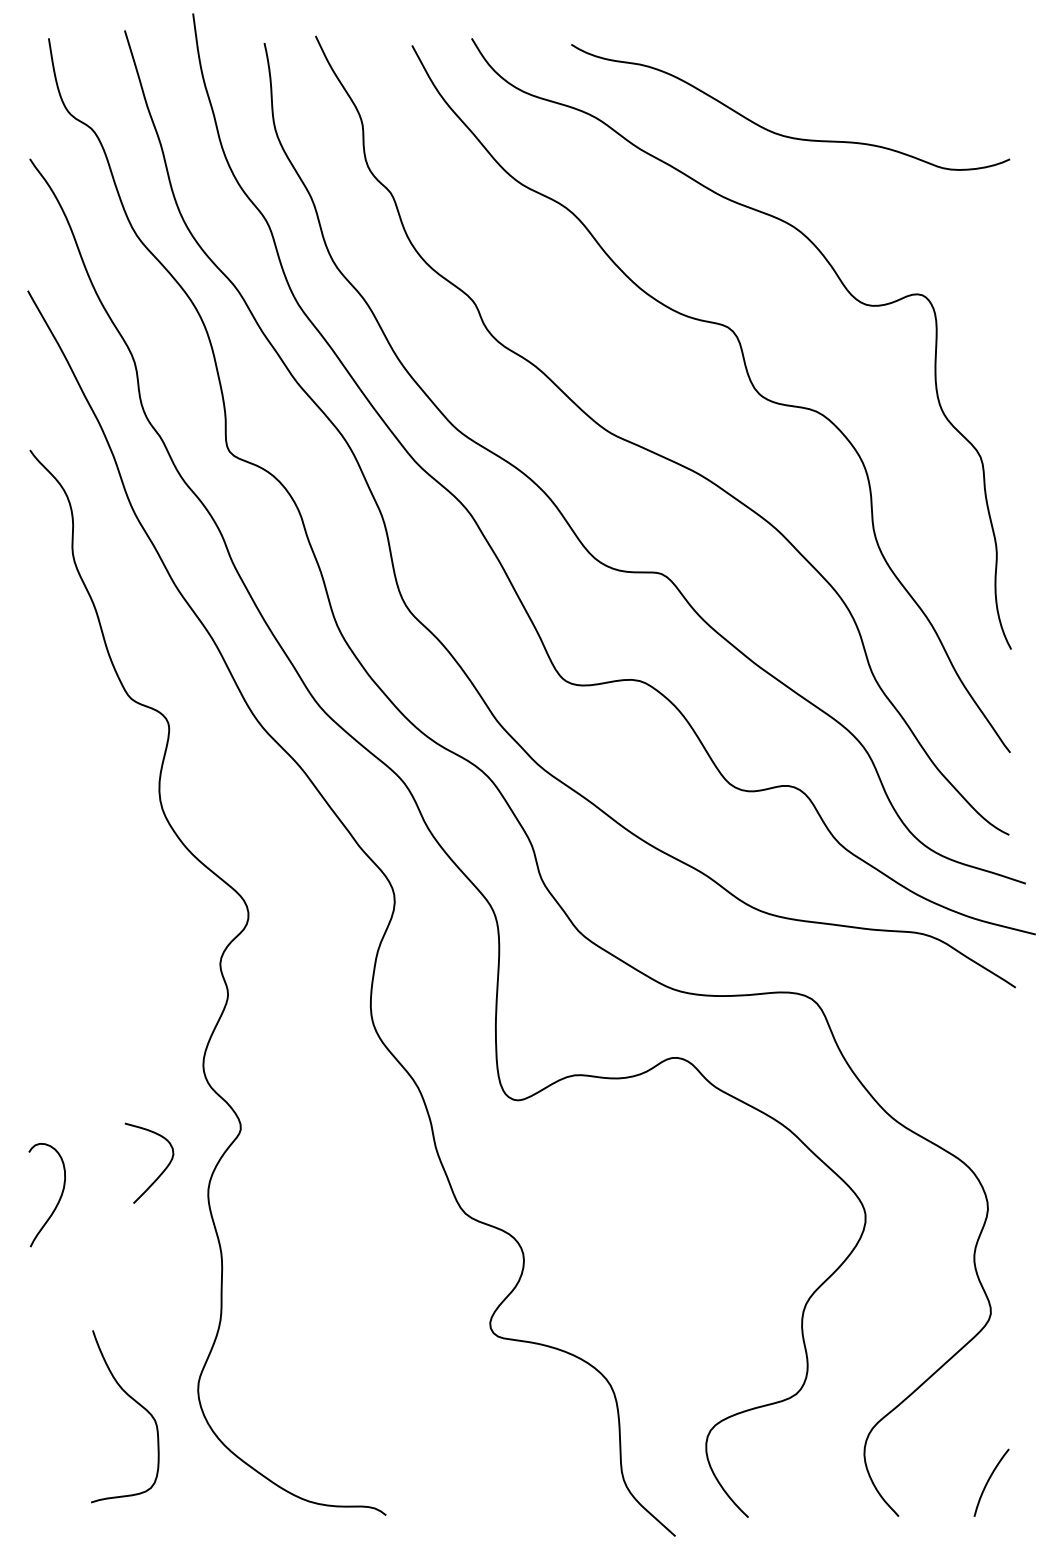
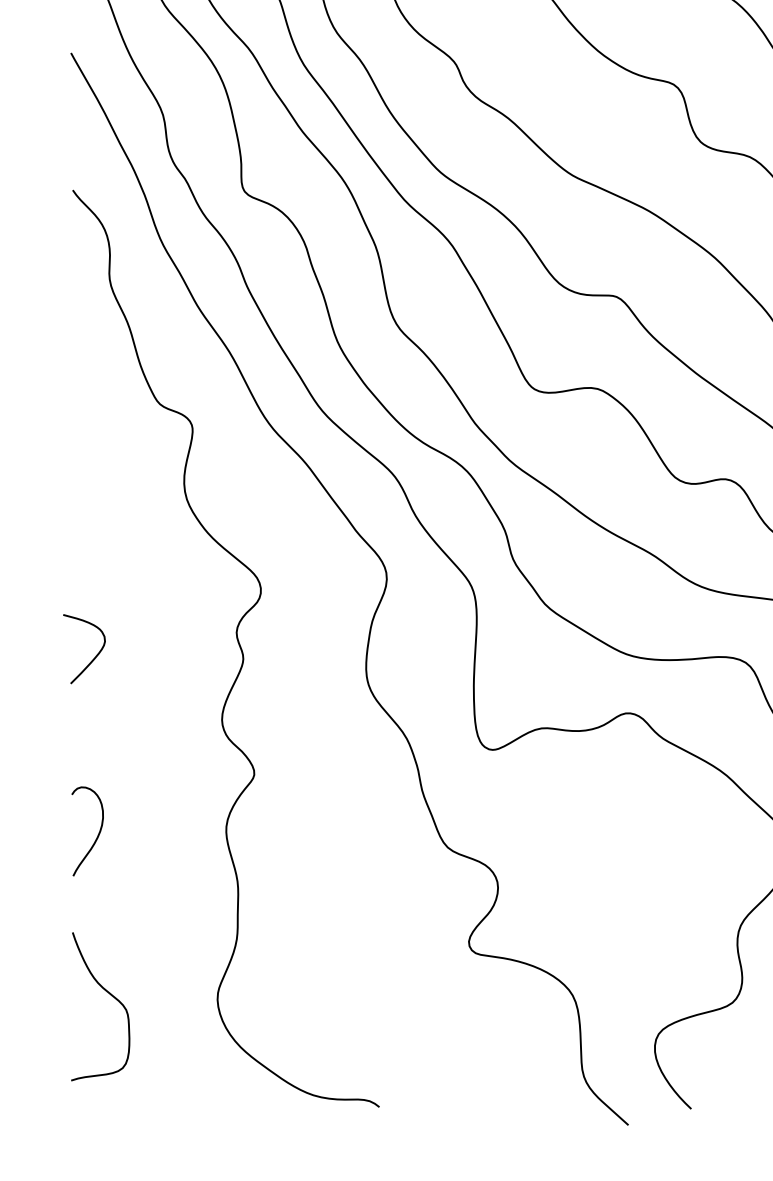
curve: (160, 1173) -> (93, 657), moved
curve: (136, 1403) -> (110, 995), moved

